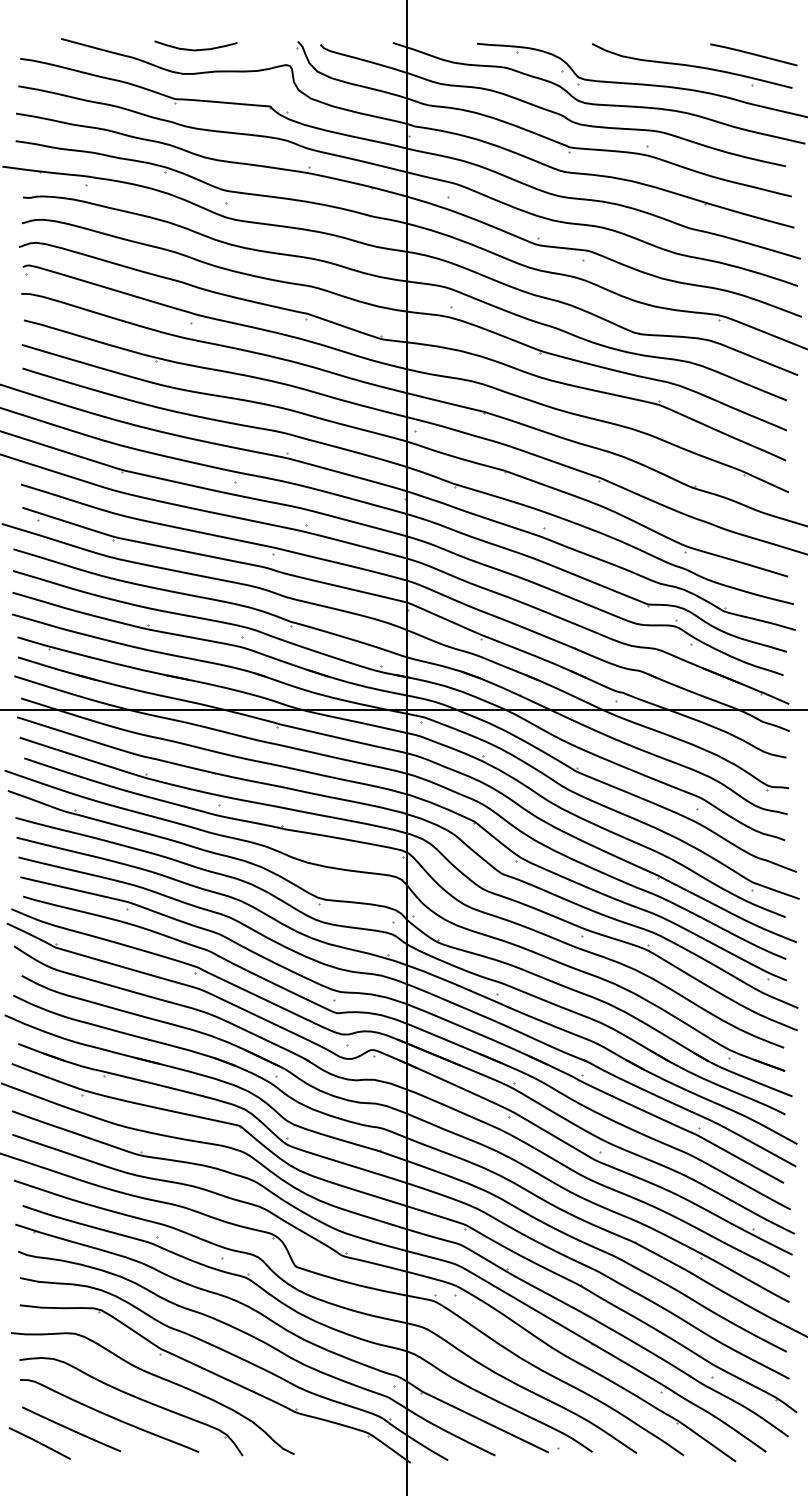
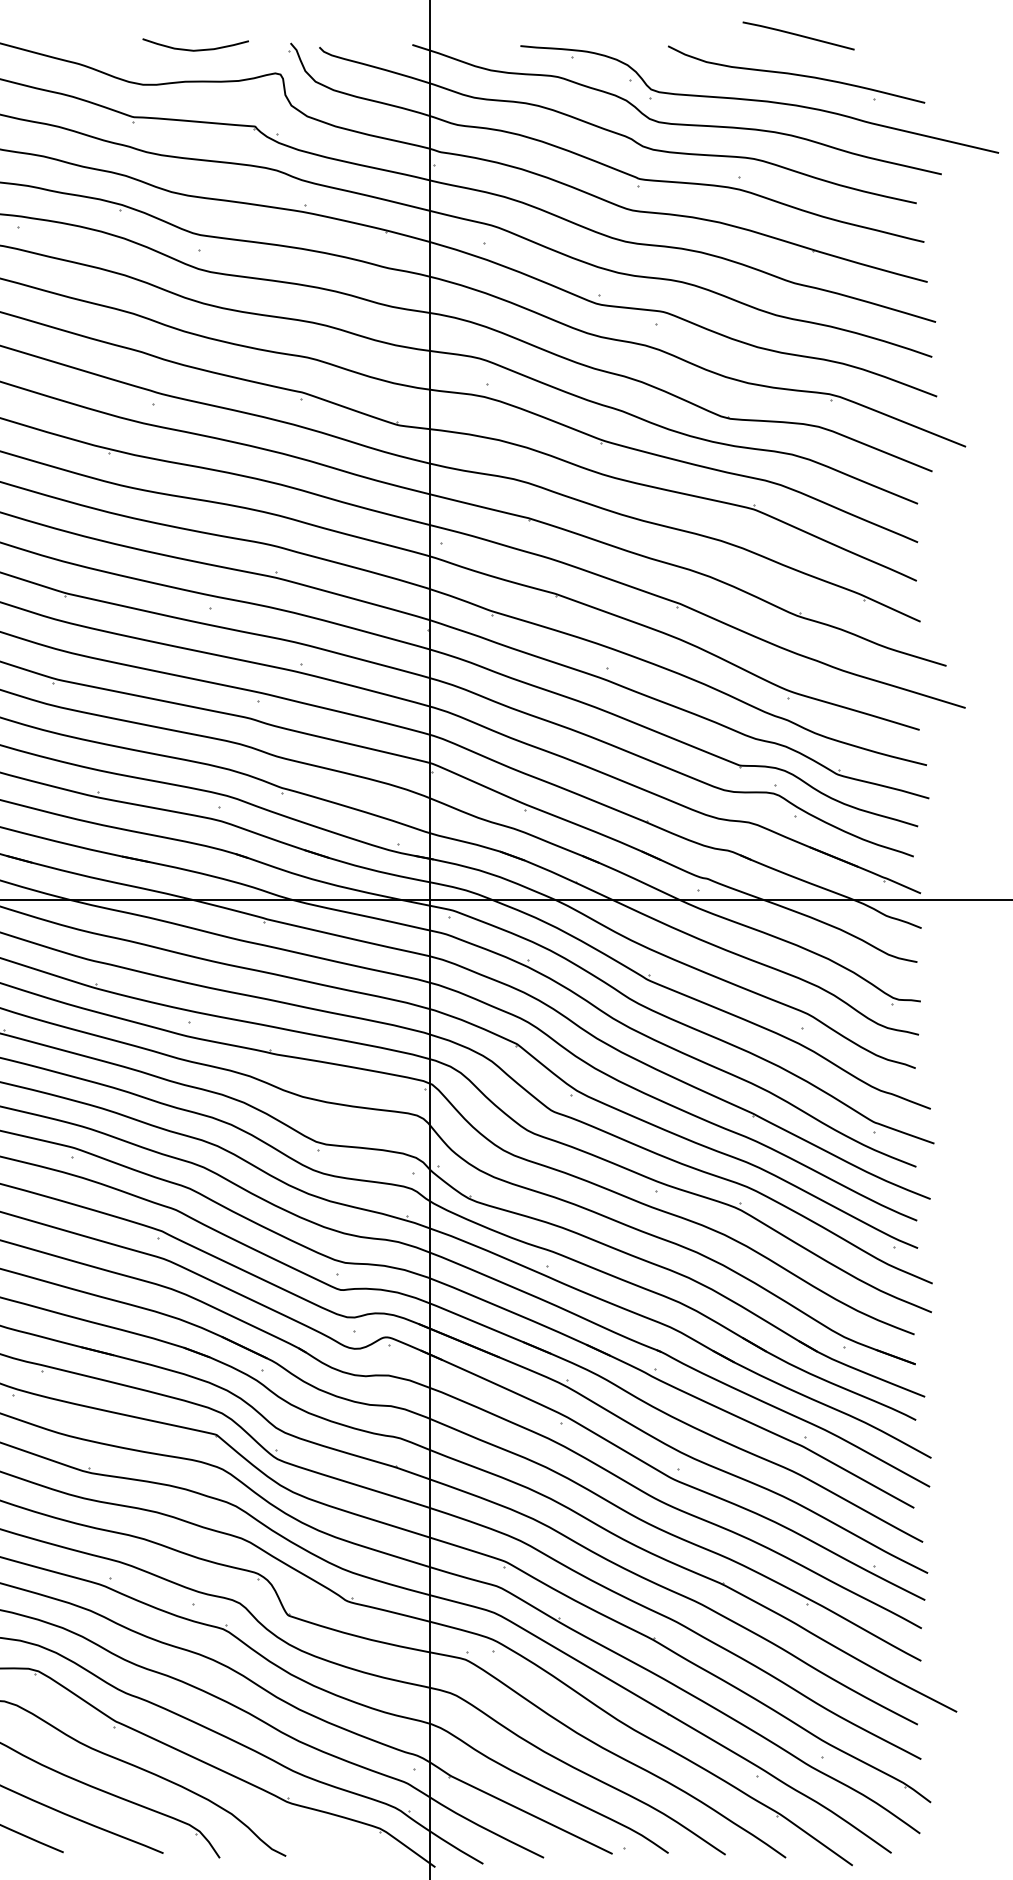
curve: (195, 49) -> (195, 49), moved
line: (753, 54) -> (798, 35), moved

